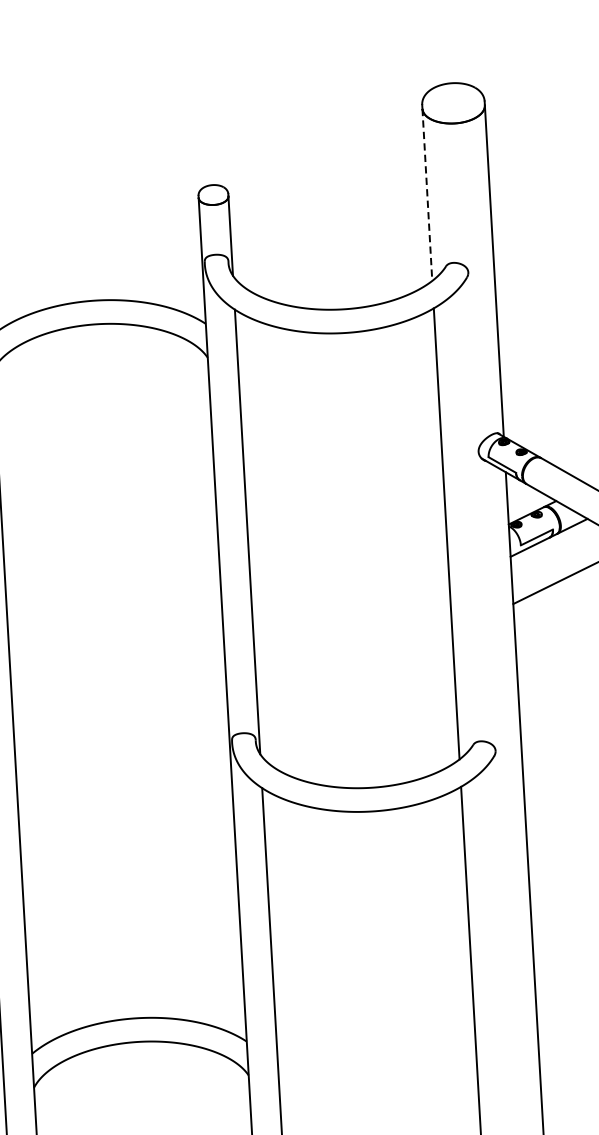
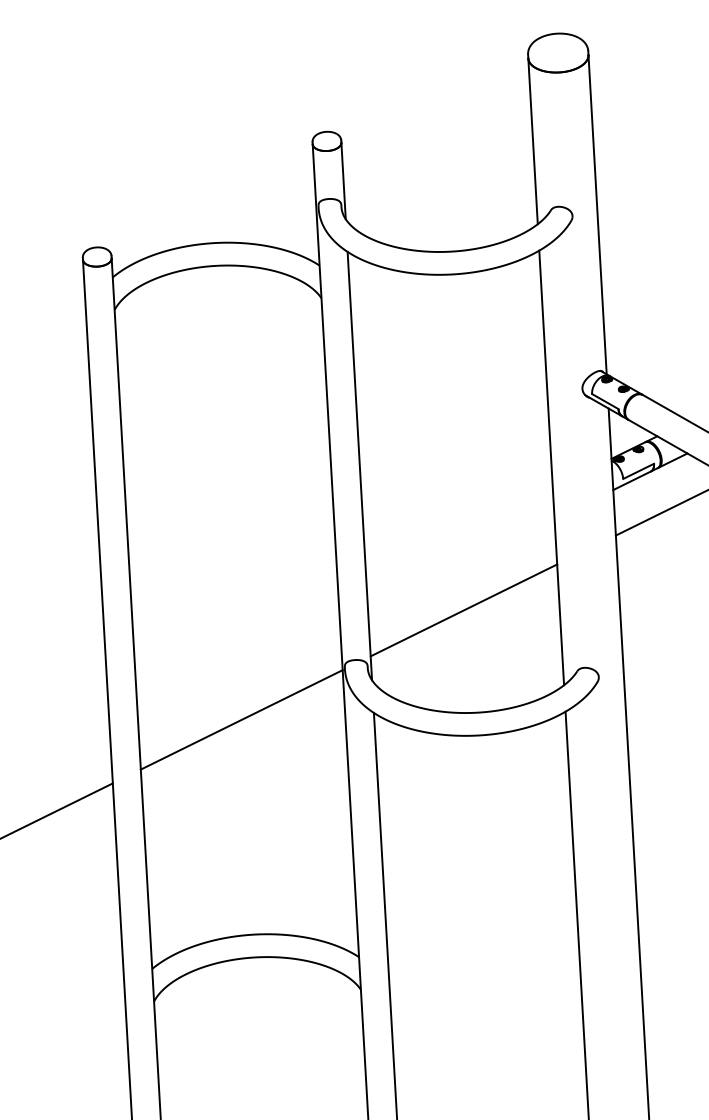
line: (427, 195) -> (533, 141), dashed -> solid
line: (355, 681) -> (463, 610), added
line: (124, 794) -> (241, 719), added

